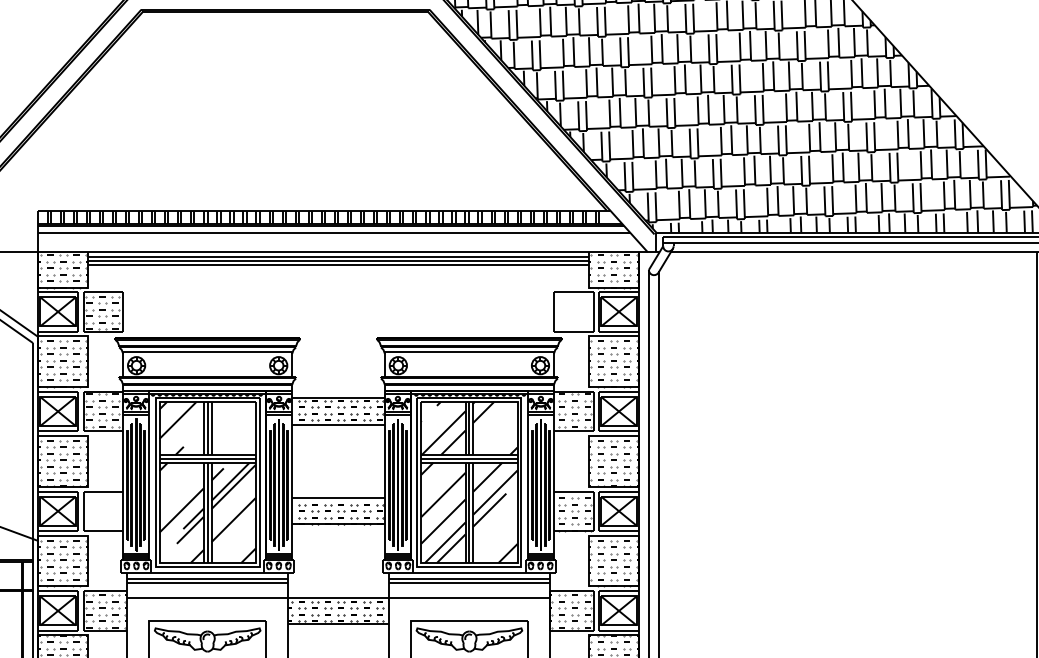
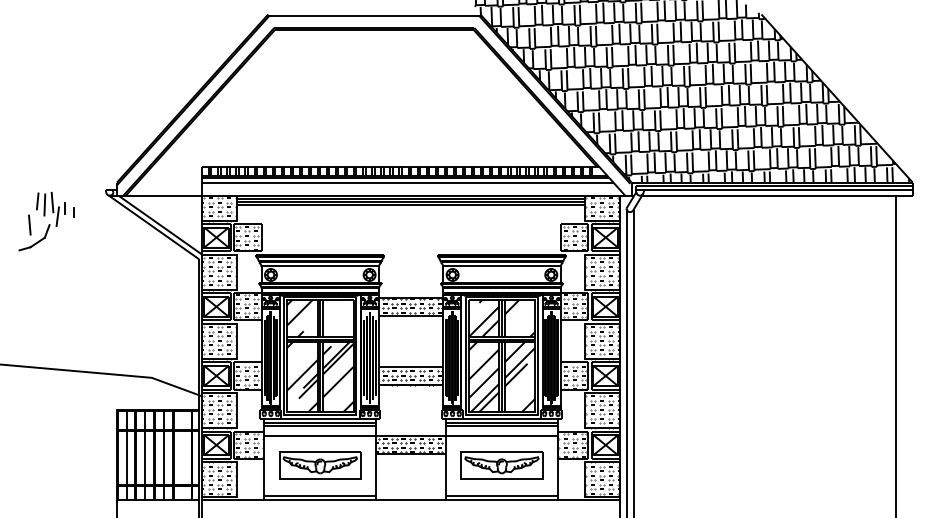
hatch: (573, 311) -> (574, 237), added
hatch: (101, 513) -> (246, 377), added

